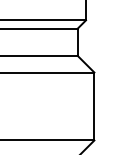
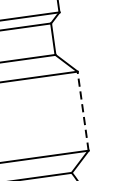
line: (94, 106) -> (83, 111), solid -> dashed

